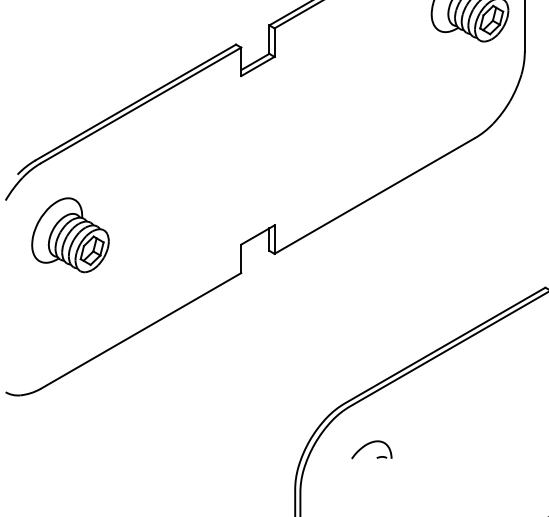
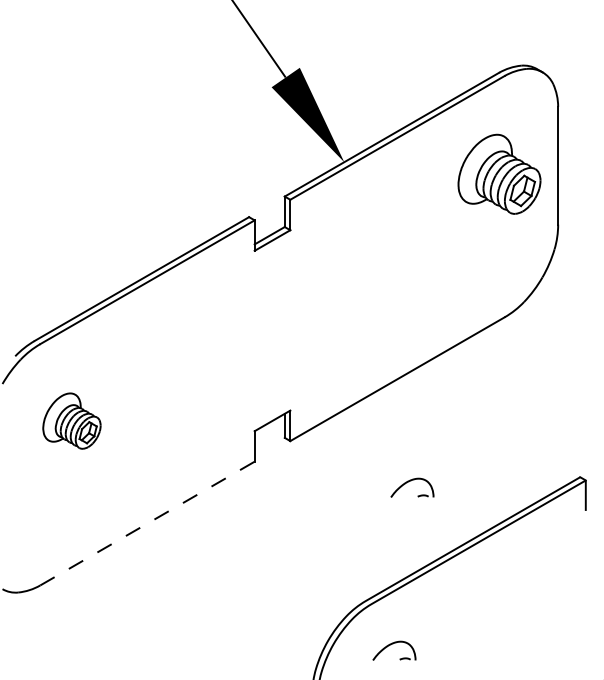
part: (70, 234) -> (71, 420), size x0.7
part: (387, 291) -> (411, 481), added
line: (141, 330) -> (147, 523), solid -> dashed

